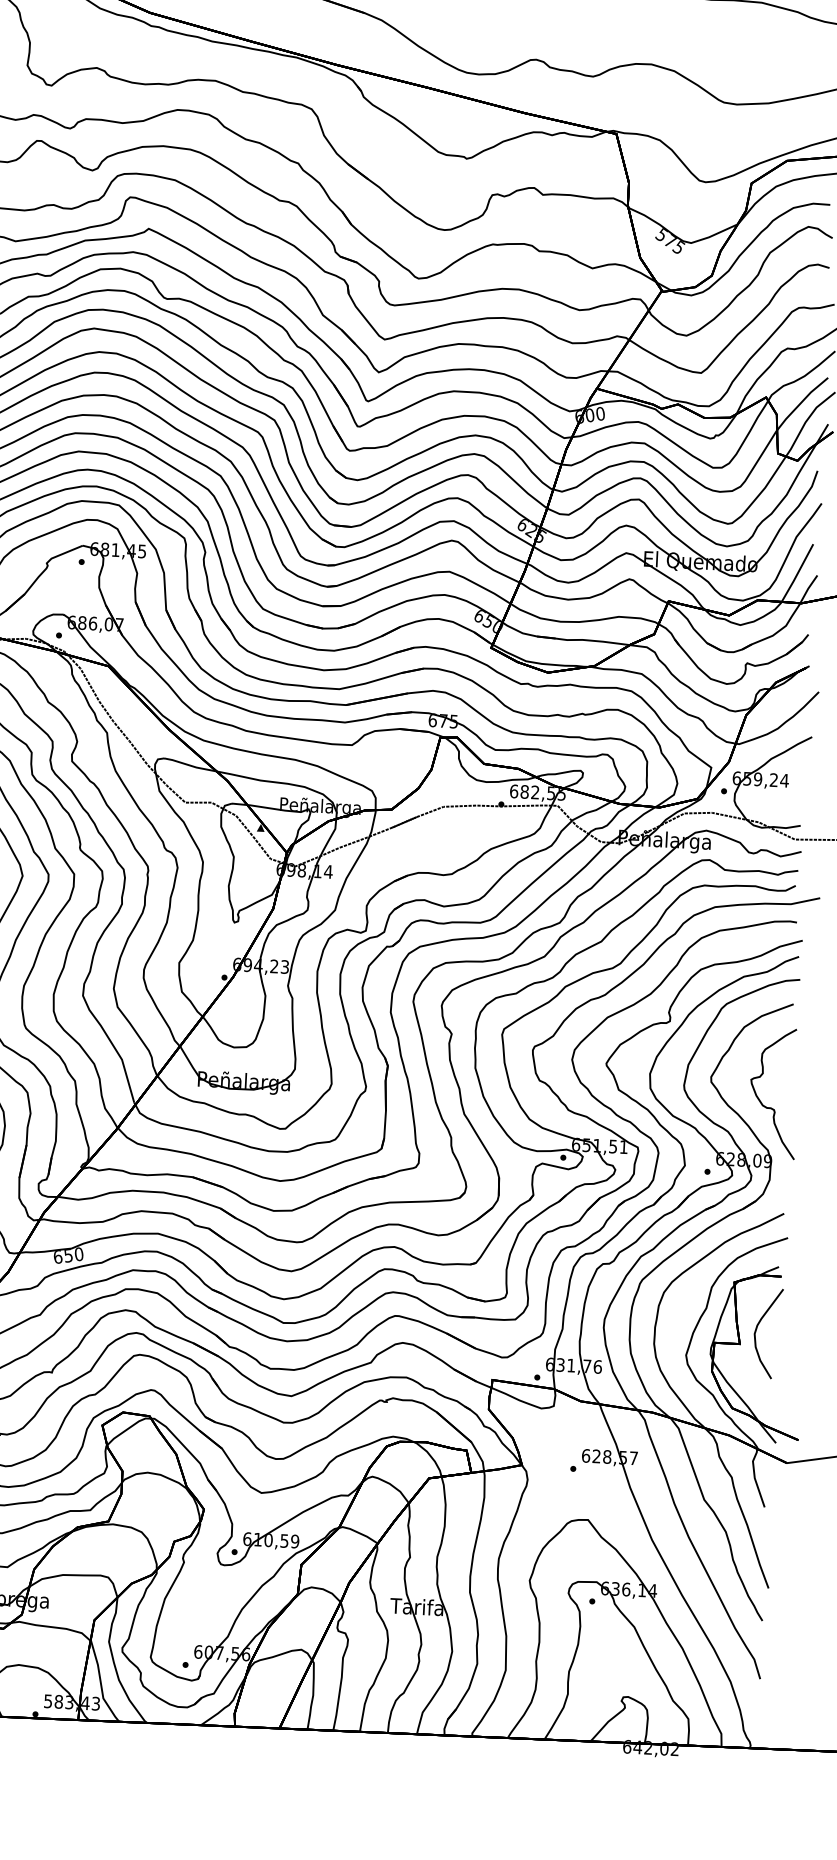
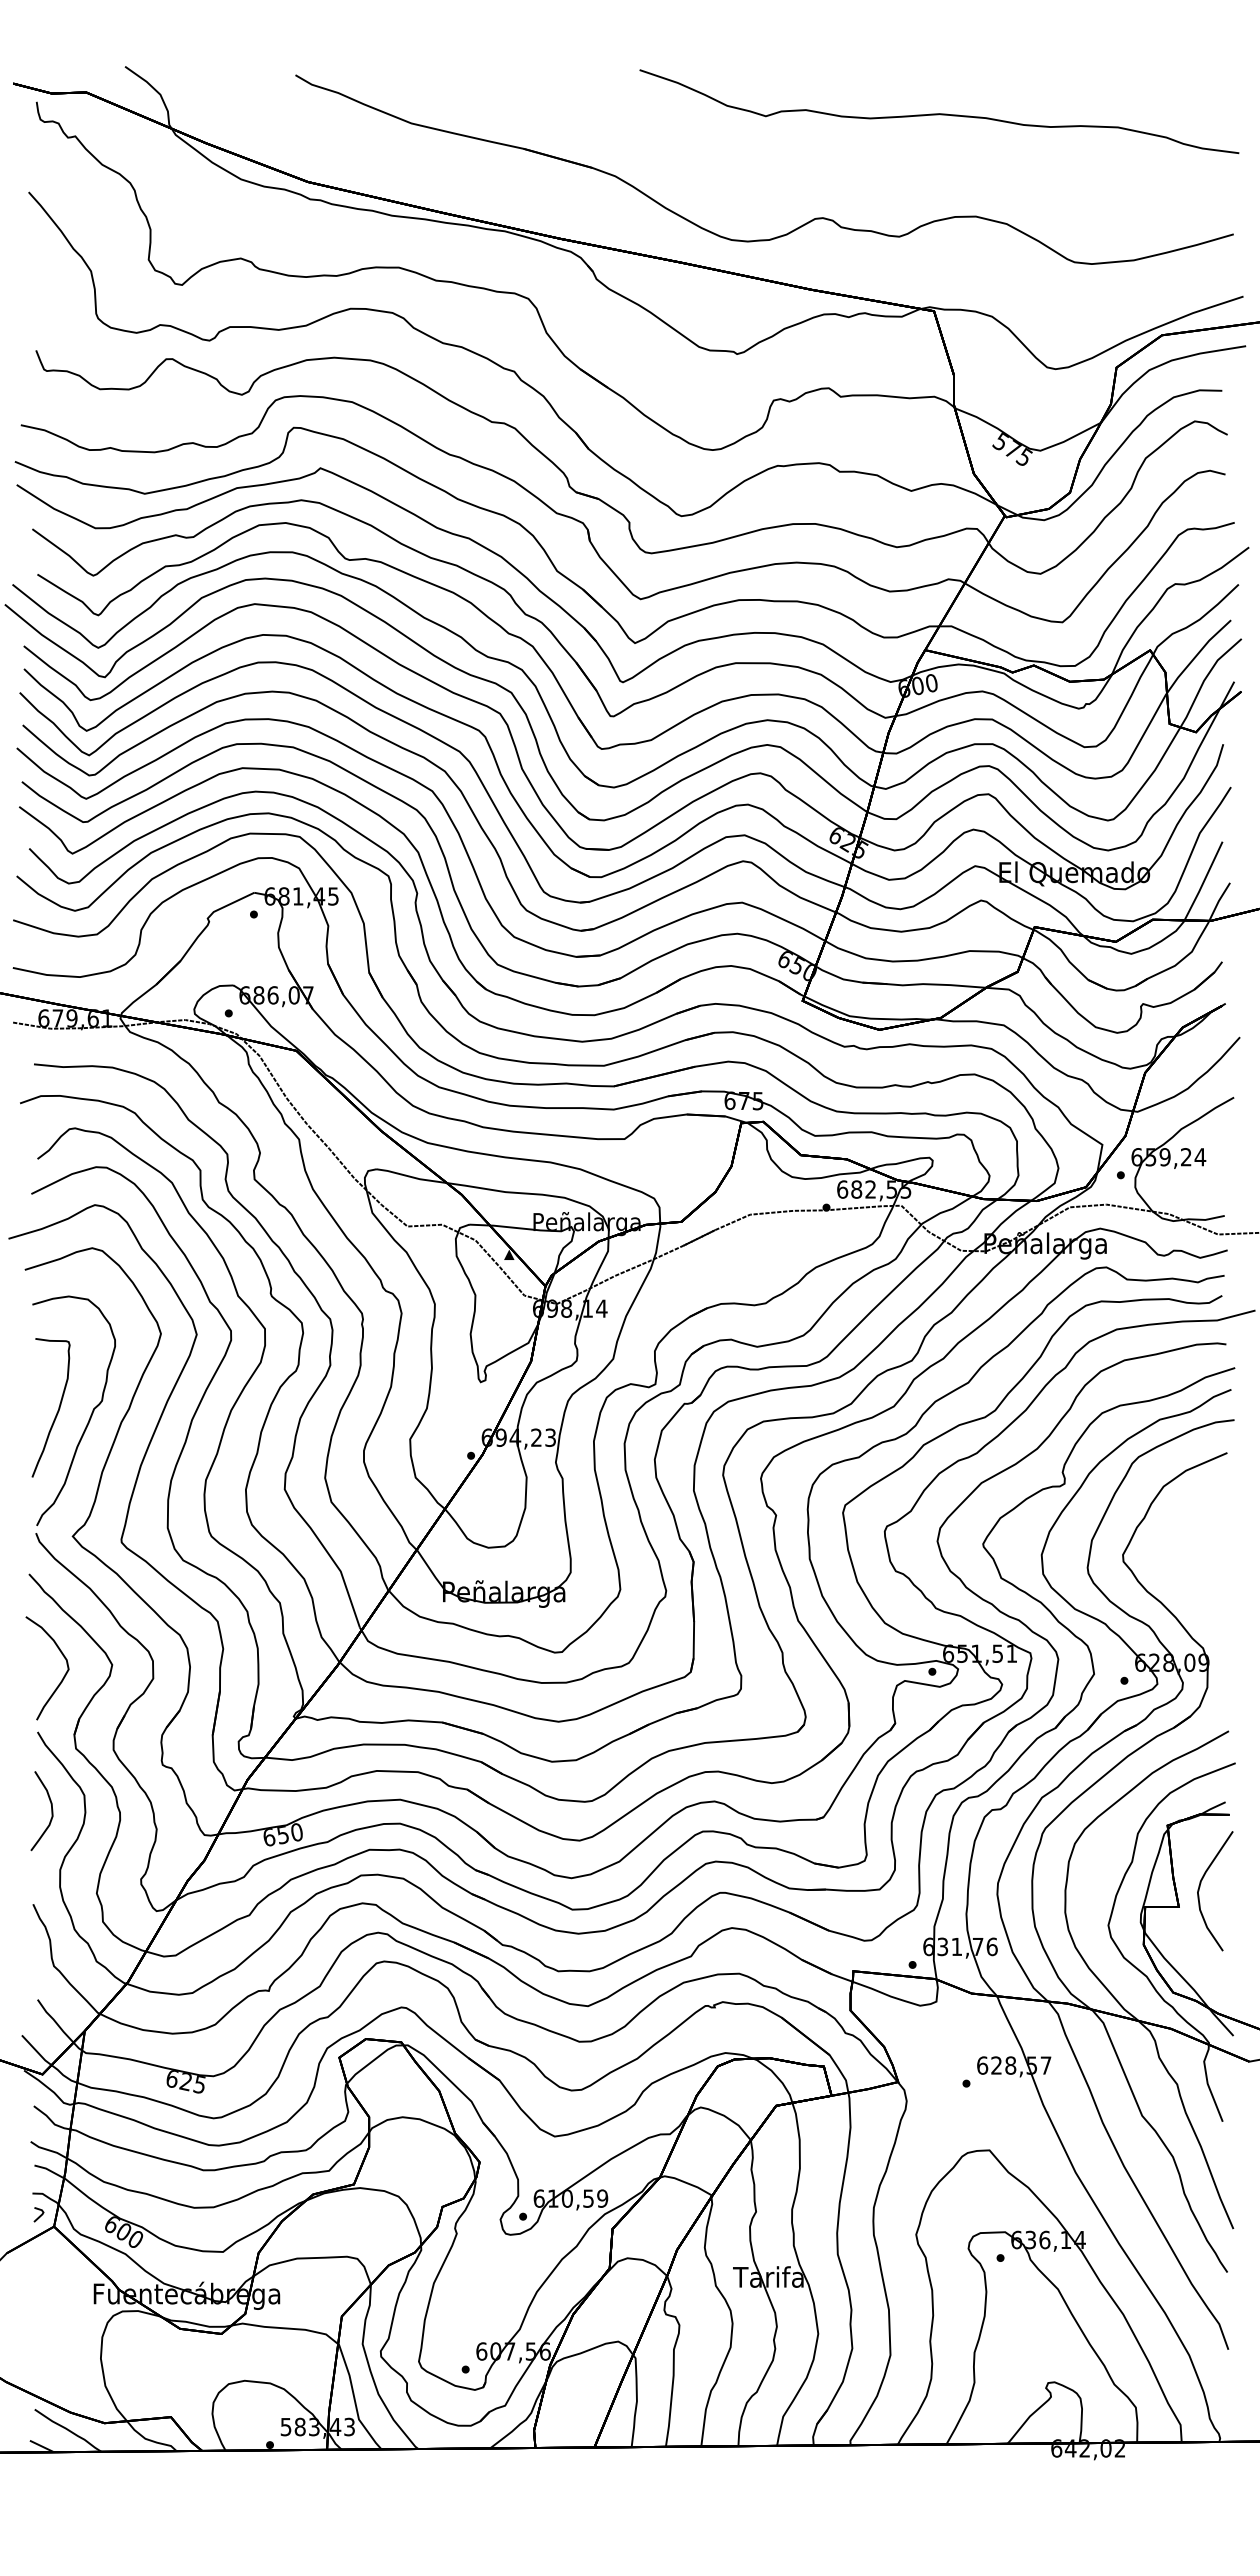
curve: (771, 1107) -> (1205, 1591), removed

